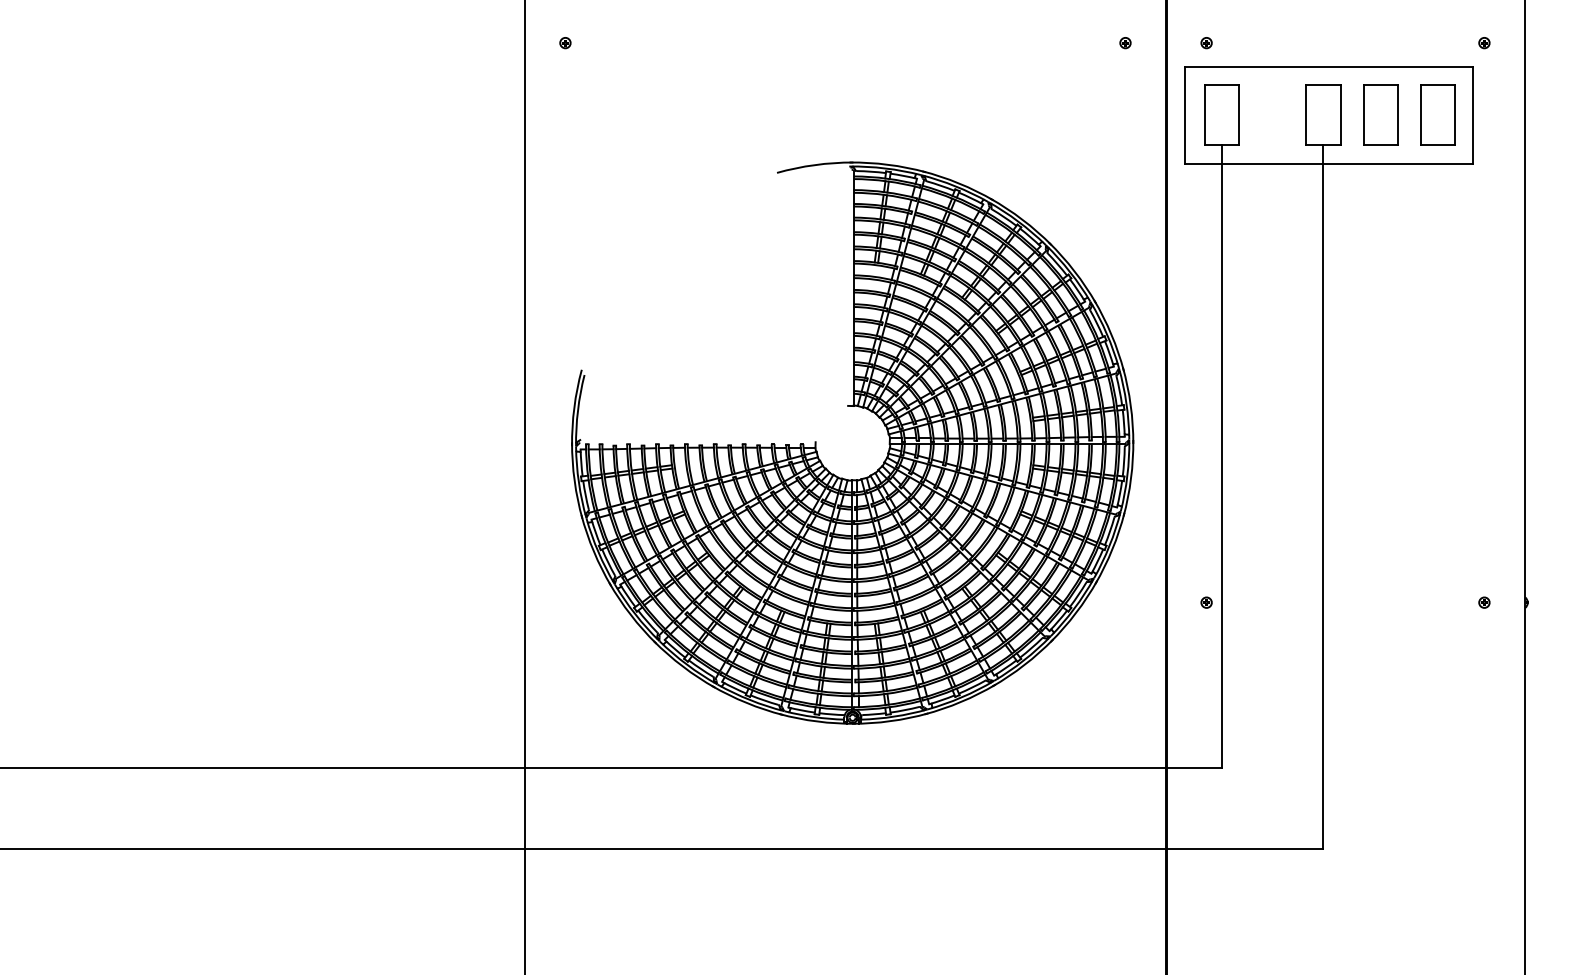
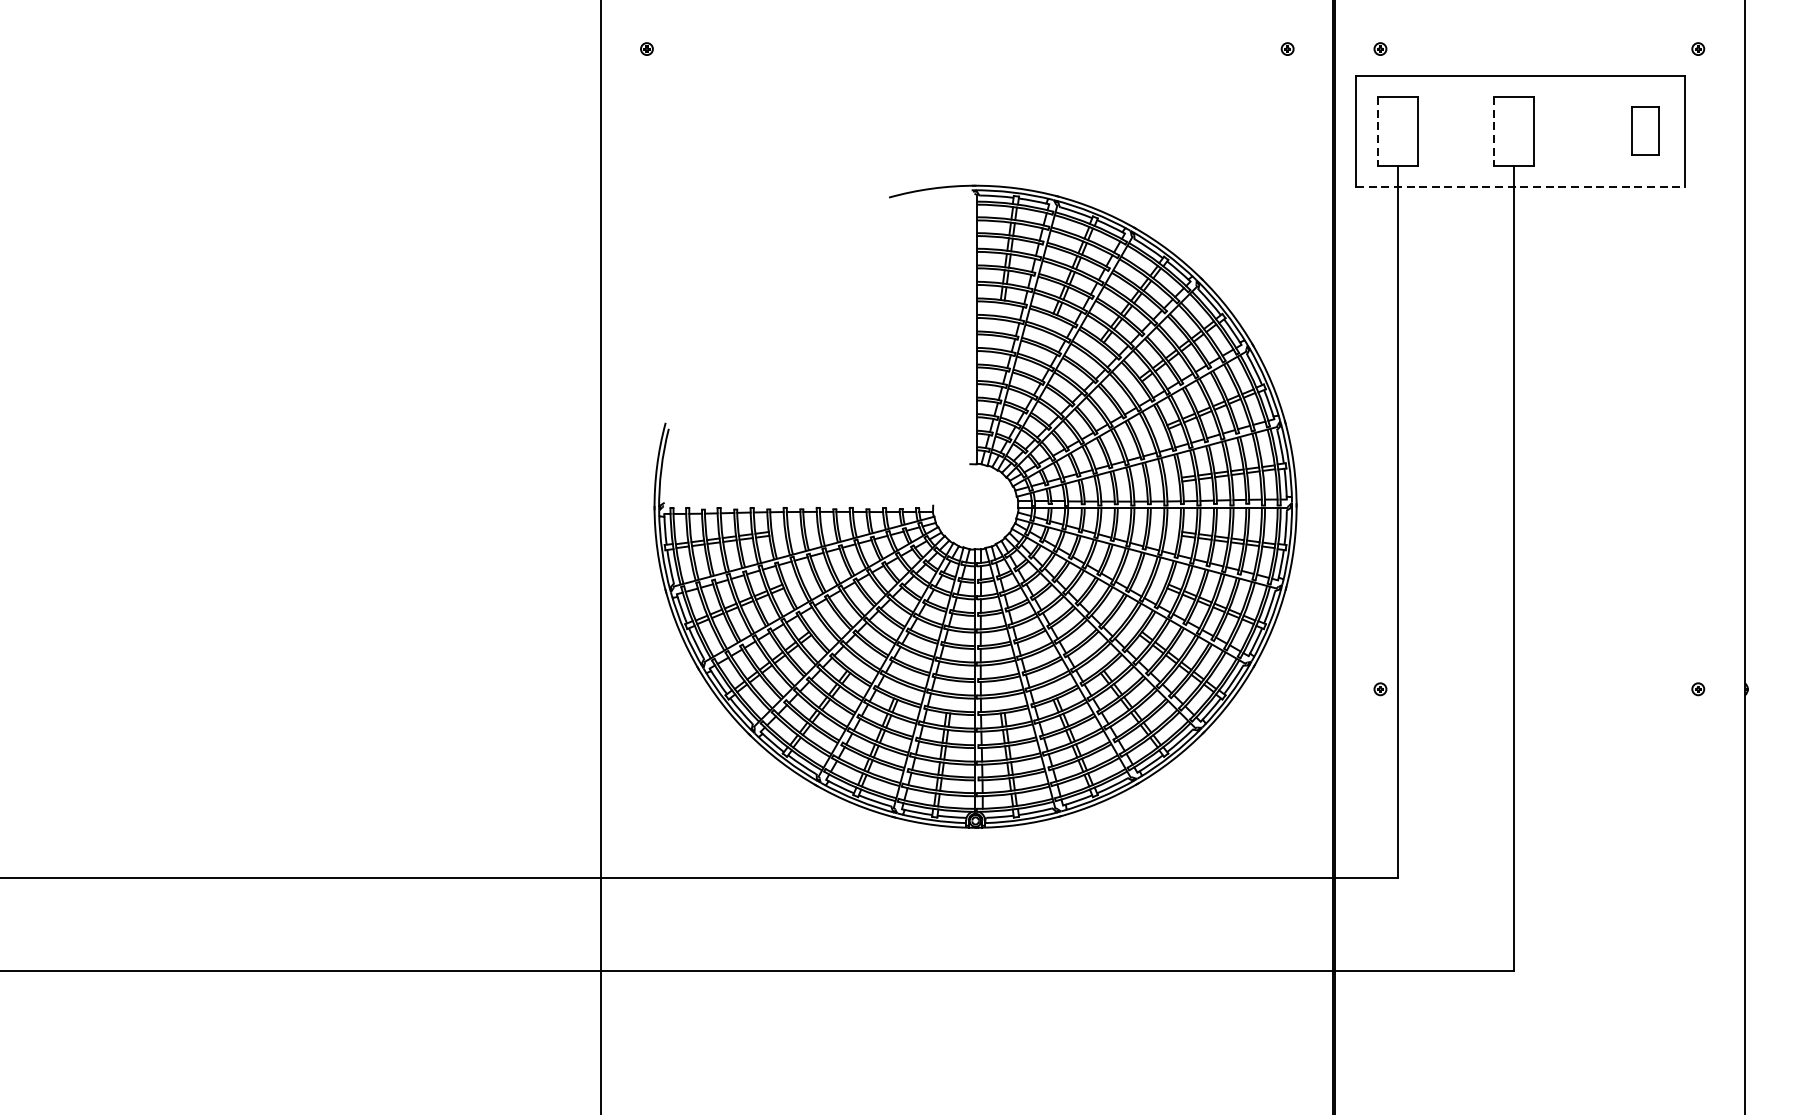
part: (1380, 114) -> (1579, 130), removed
part: (1437, 114) -> (1644, 130), size x0.7
line: (1204, 115) -> (1378, 131), solid -> dashed
line: (1306, 115) -> (1494, 131), solid -> dashed
line: (1329, 163) -> (1521, 186), solid -> dashed

